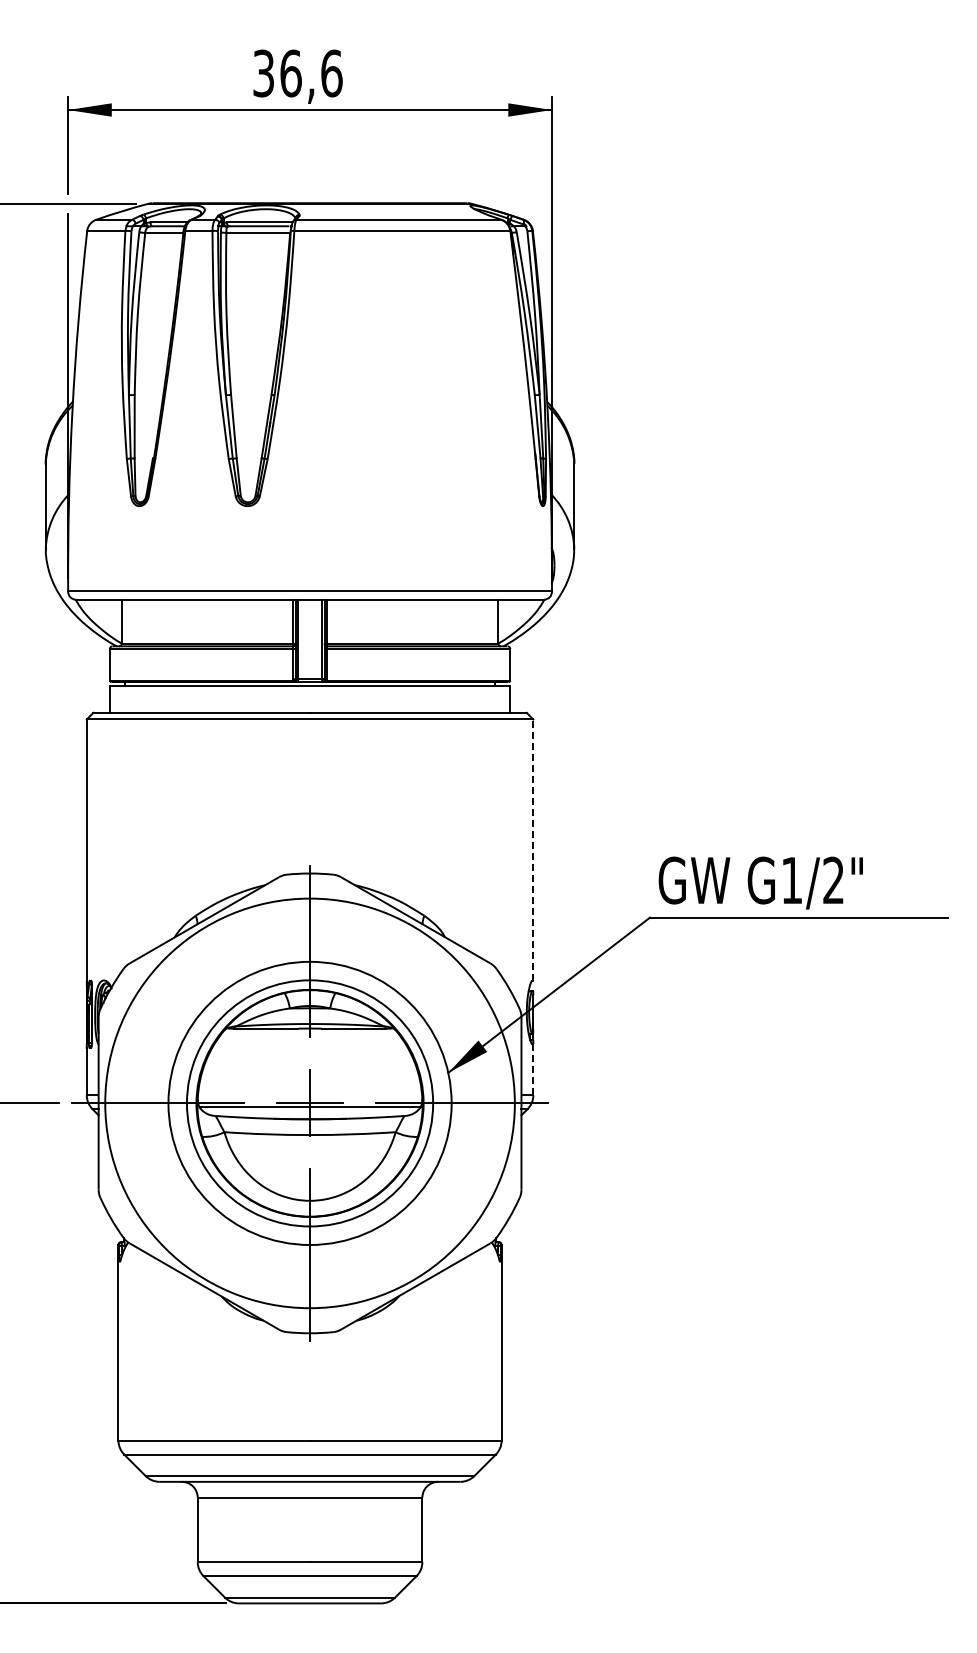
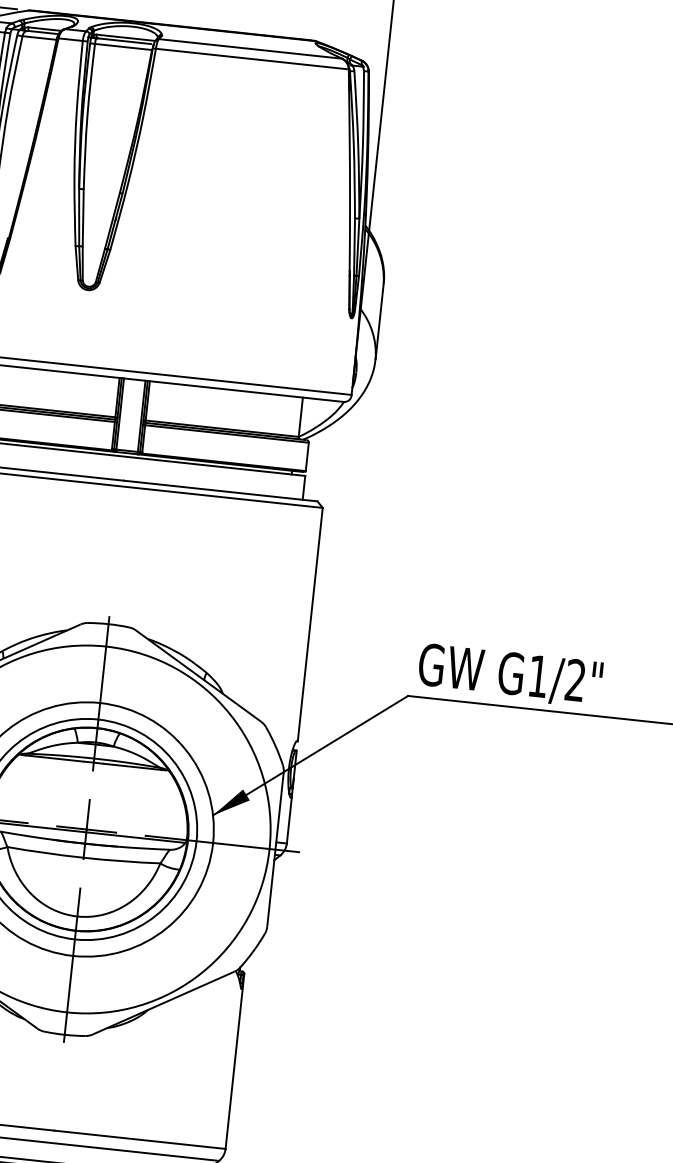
line: (533, 850) -> (310, 624), dashed -> solid
line: (533, 1069) -> (289, 820), dashed -> solid

